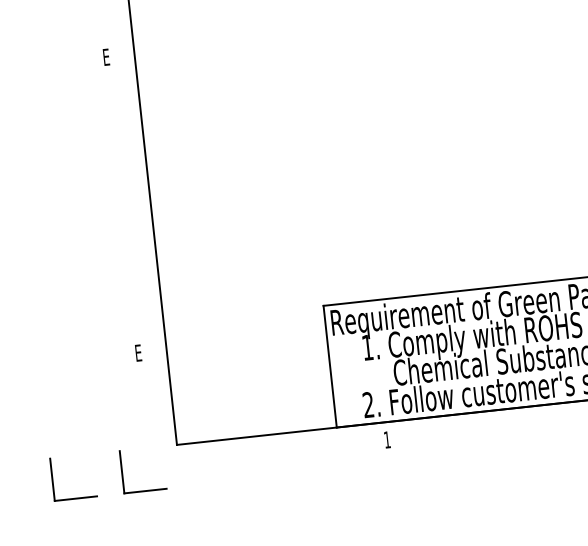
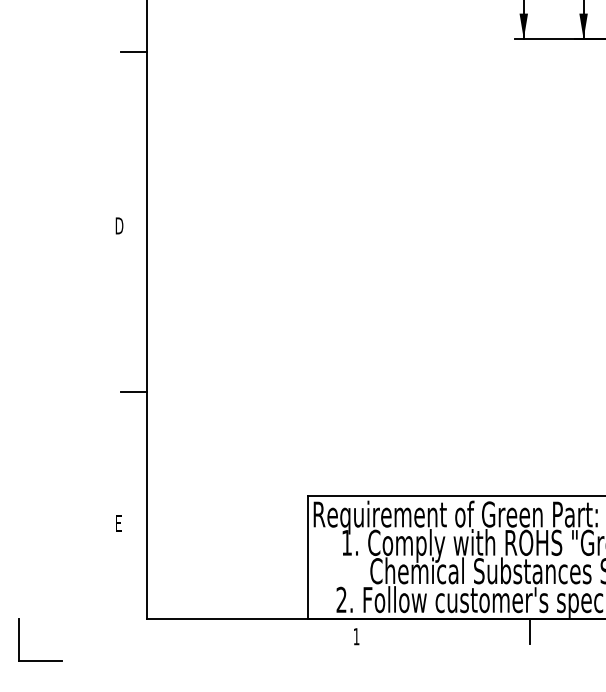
text: (107, 56) -> (119, 225), E -> D
line: (139, 221) -> (133, 392), added
line: (558, 416) -> (529, 631), added
part: (122, 471) -> (89, 639), removed

